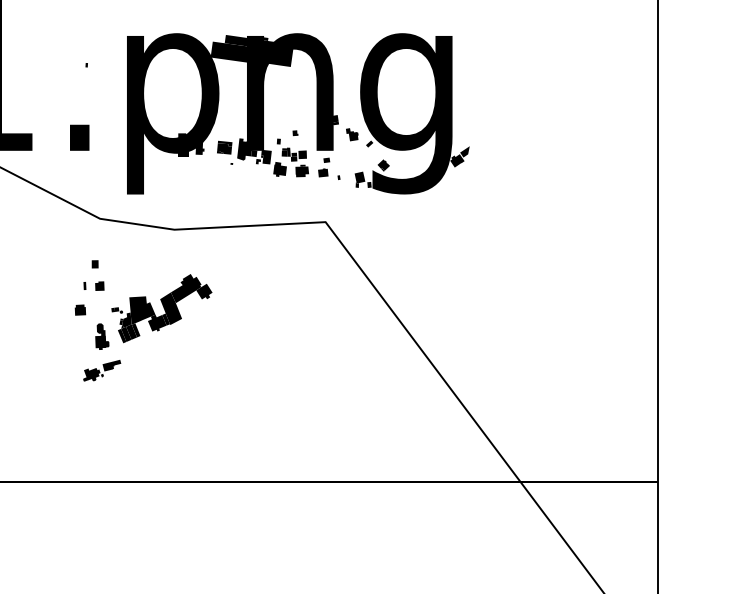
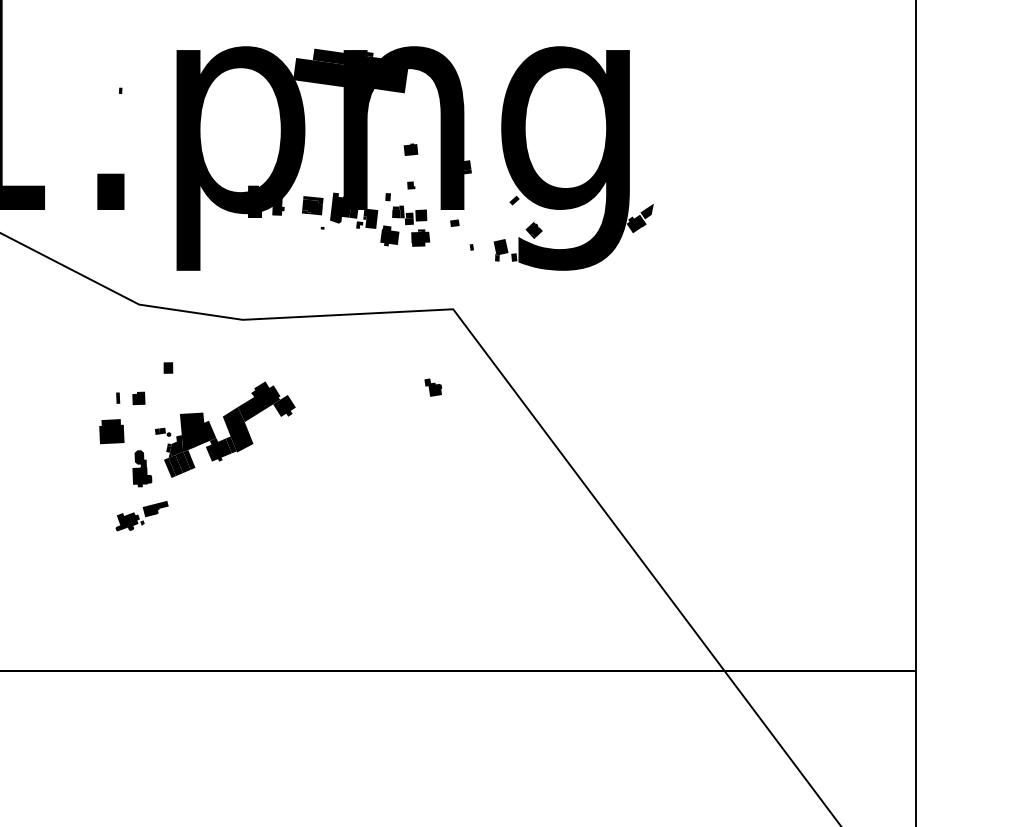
part: (352, 134) -> (433, 387), moved
part: (322, 172) -> (410, 149), moved
part: (95, 263) -> (168, 367), moved
part: (80, 309) -> (111, 431), size x1.6

